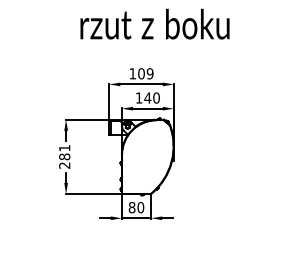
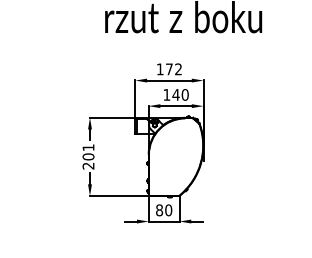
text: (145, 73) -> (173, 69), 109 -> 172
text: (64, 156) -> (88, 156), 281 -> 201

